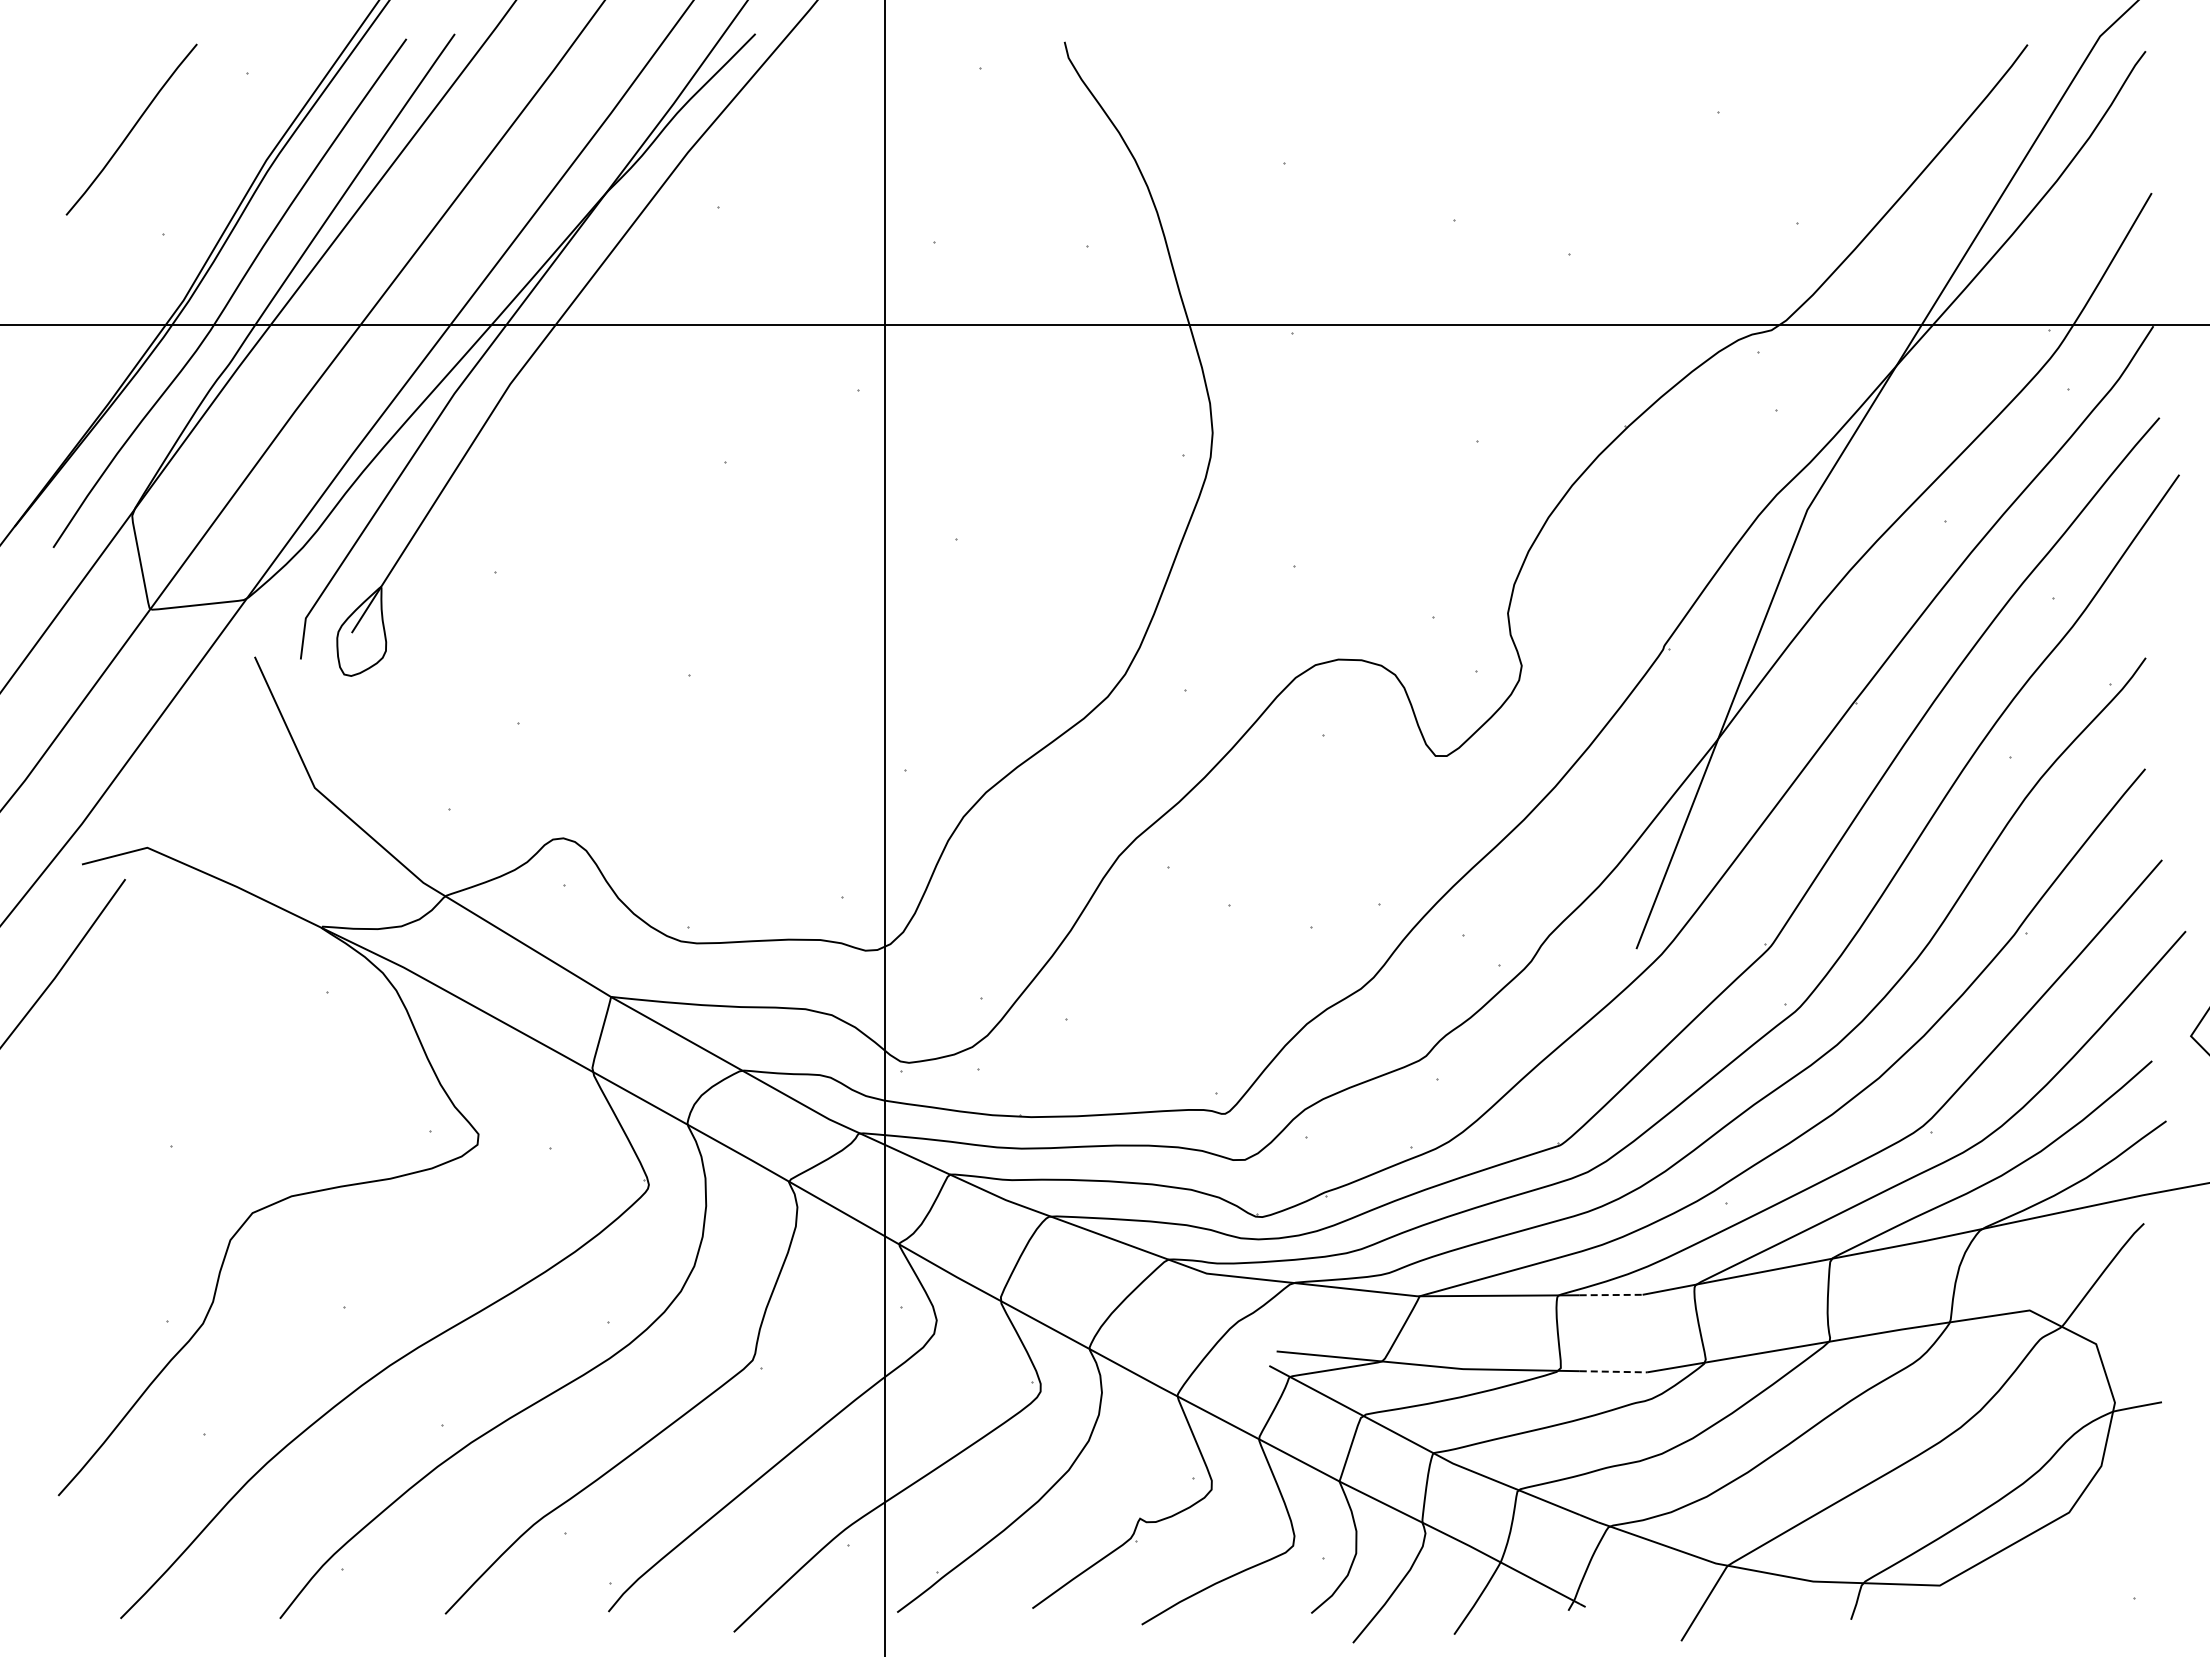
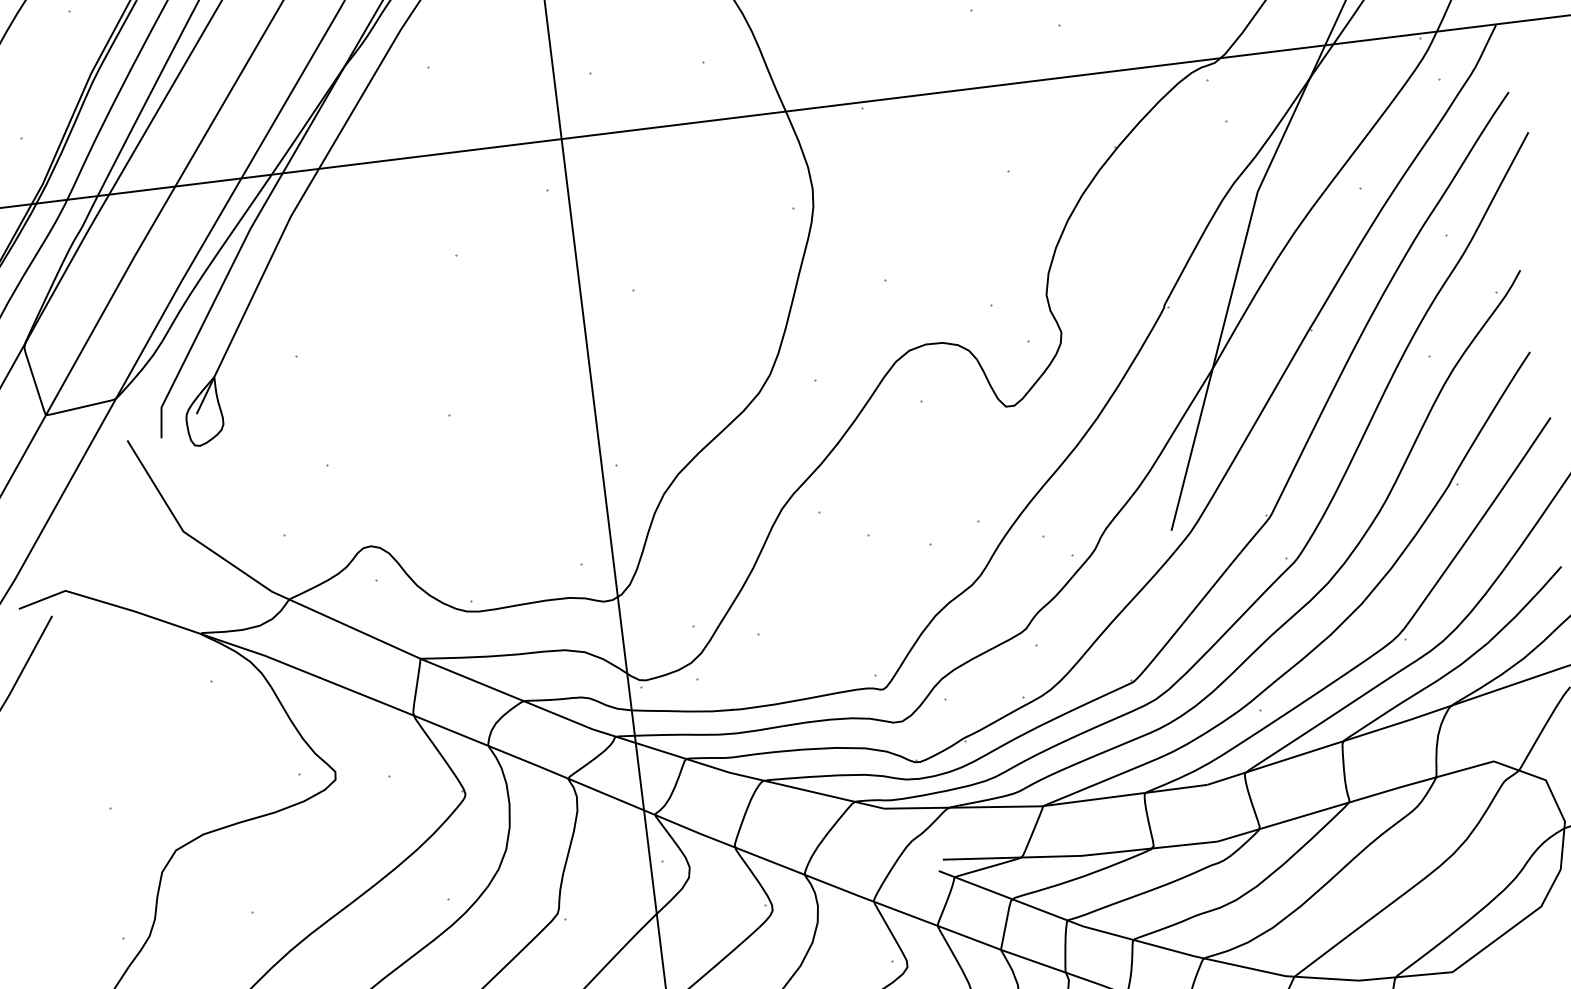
line: (1611, 1295) -> (1184, 788), dashed -> solid
line: (1613, 1371) -> (1192, 844), dashed -> solid

